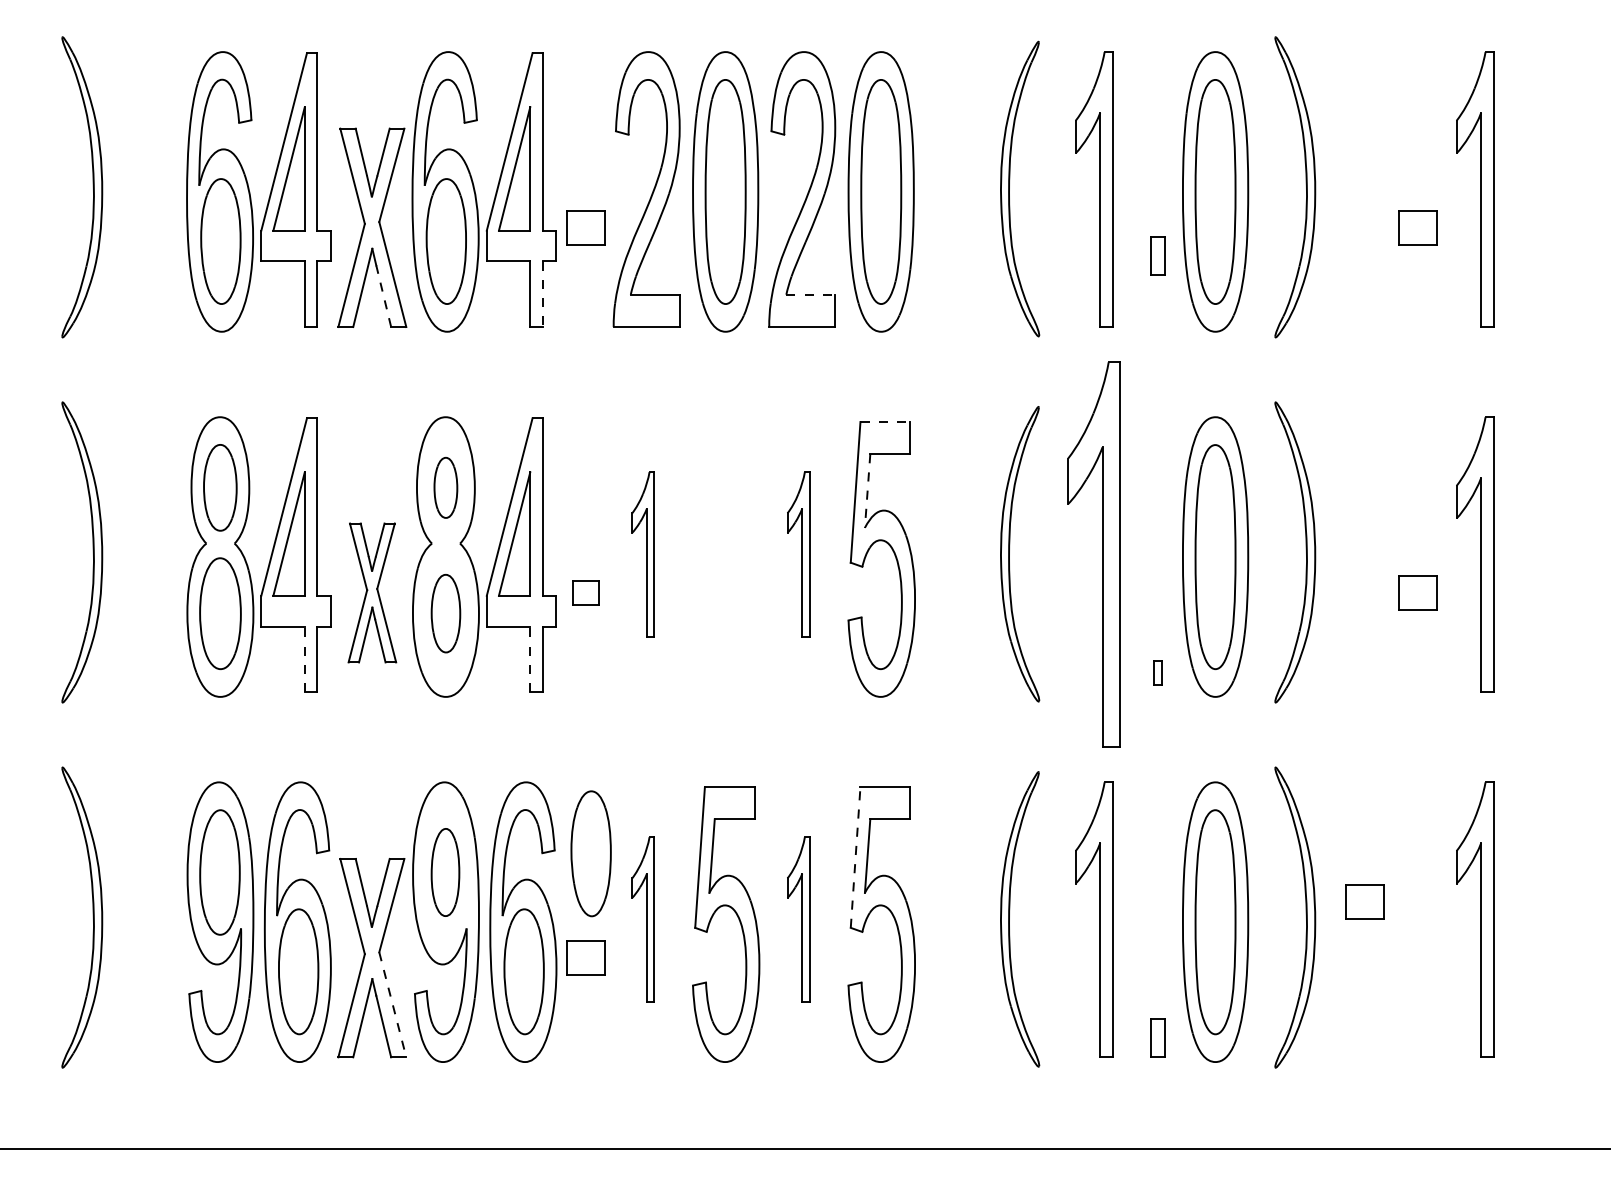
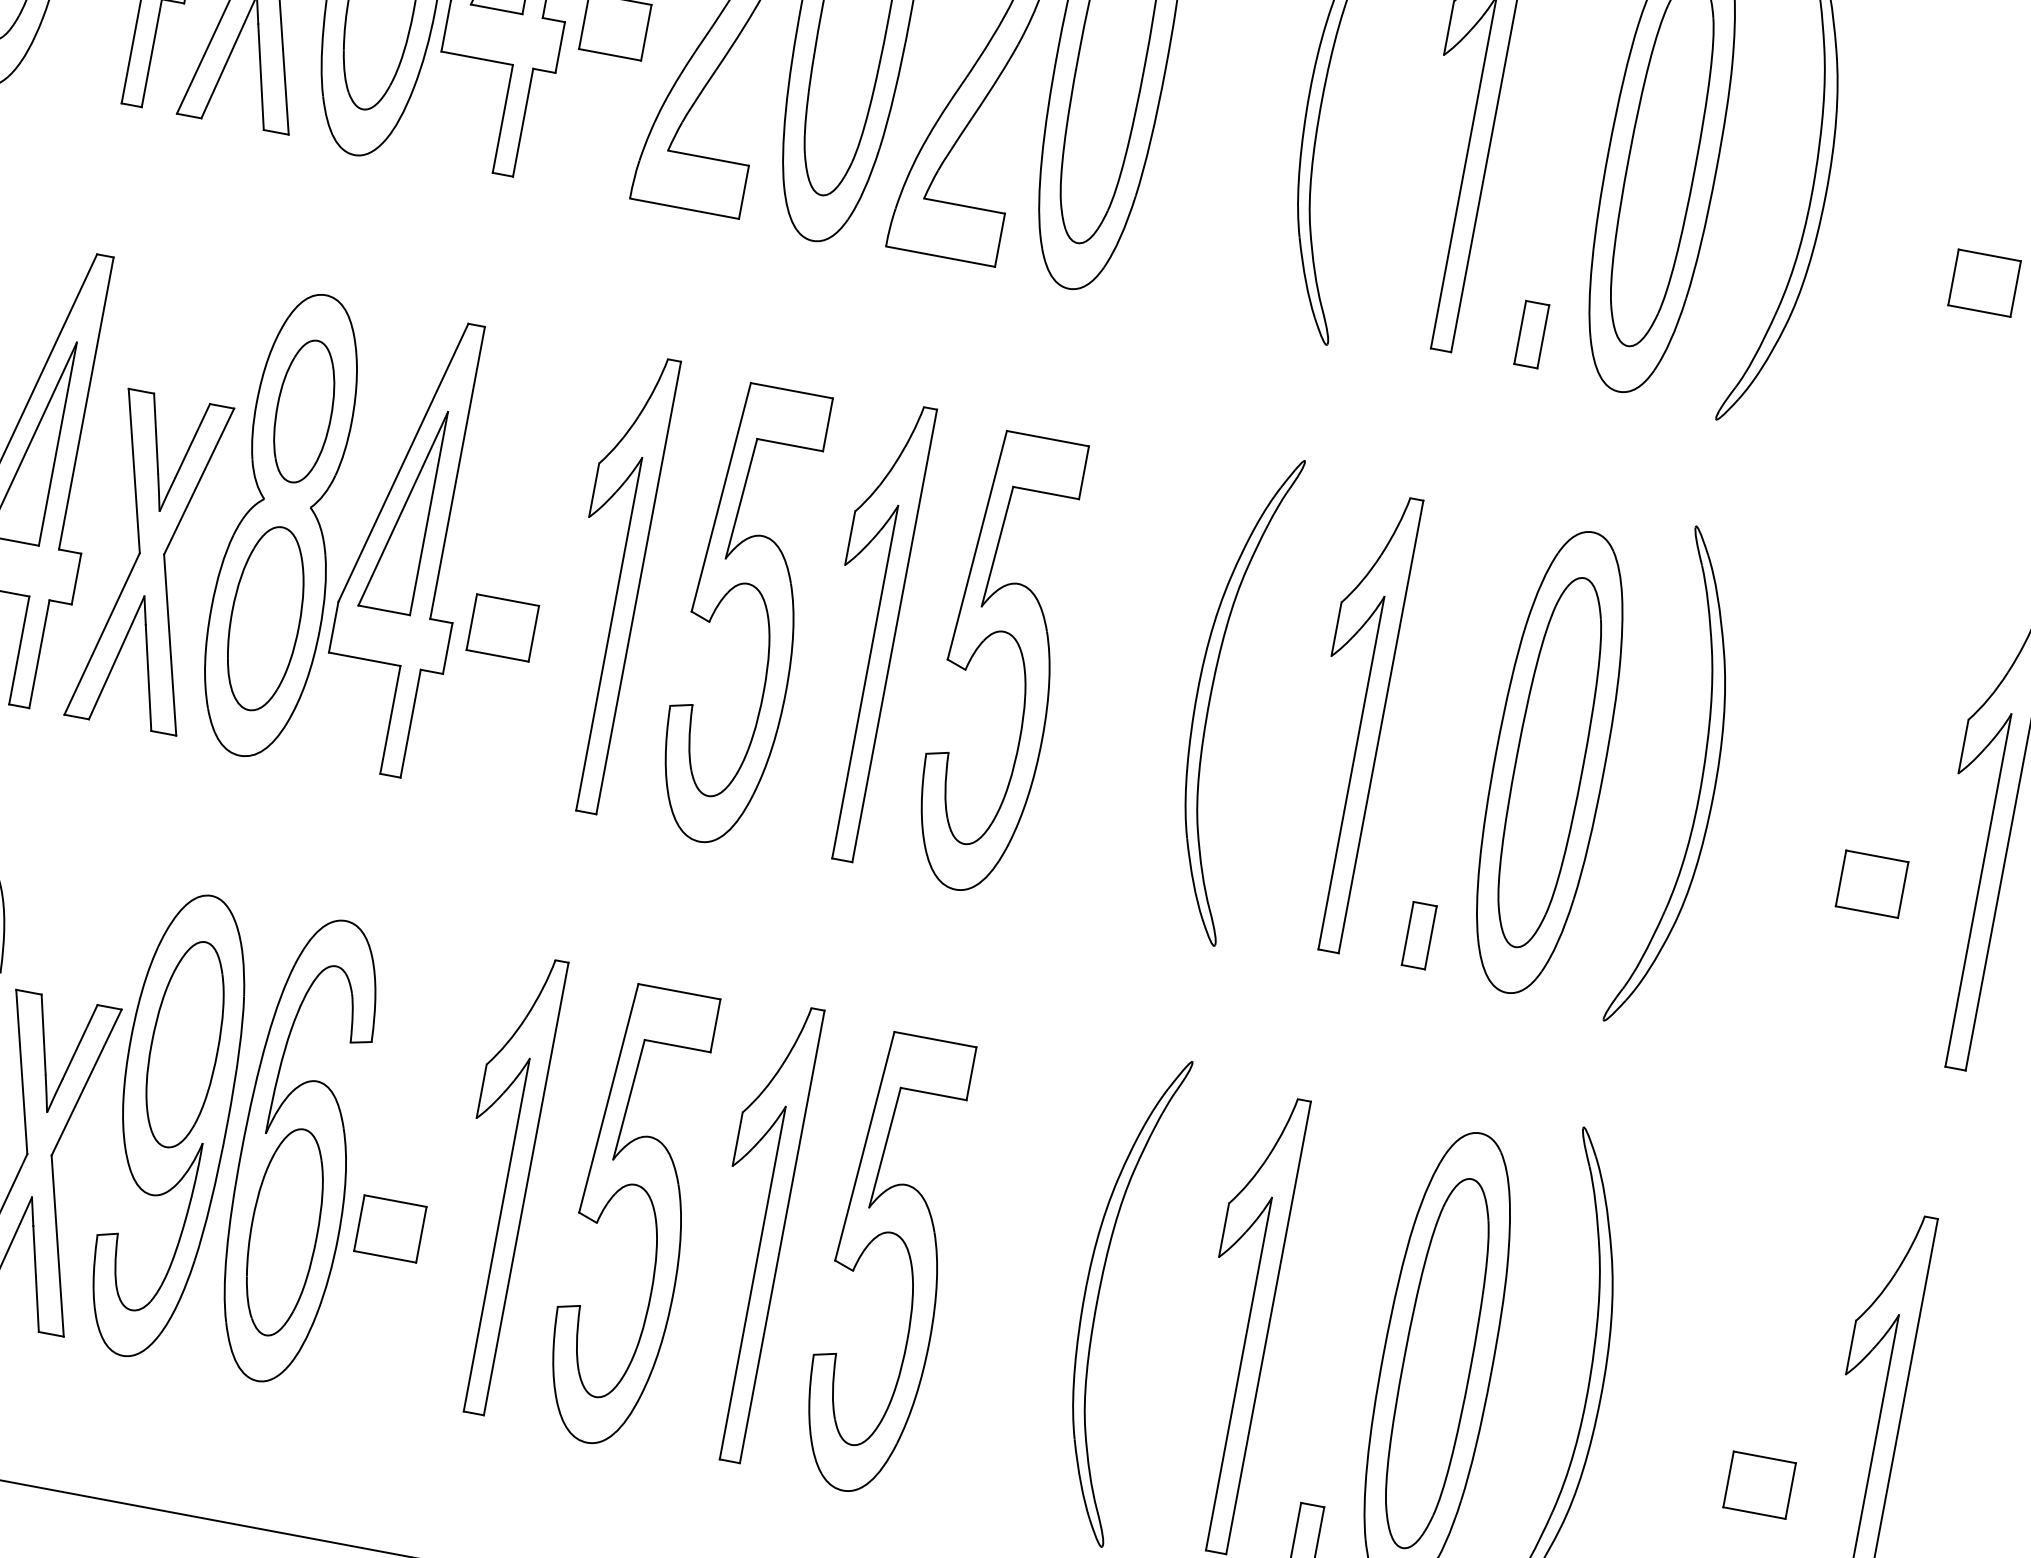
part: (1157, 255) -> (1531, 333), moved
line: (542, 294) -> (522, 123), dashed -> solid
line: (810, 294) -> (964, 205), dashed -> solid
line: (383, 296) -> (260, 77), dashed -> solid
line: (885, 422) -> (1048, 439), dashed -> solid
part: (445, 487) -> (303, 410), size x1.43
line: (867, 491) -> (997, 547), dashed -> solid
part: (643, 554) -> (609, 582), size x1.67
part: (738, 554) -> (765, 611), added
part: (798, 554) -> (864, 629), size x1.67
part: (1094, 554) -> (1351, 721), size x0.71
part: (372, 592) -> (151, 561), size x1.43
part: (585, 592) -> (501, 626), size x1.43
part: (445, 613) -> (264, 618), size x1.43
line: (304, 659) -> (18, 650), dashed -> solid
line: (530, 659) -> (390, 720), dashed -> solid
part: (1157, 672) -> (1418, 934), size x1.67
part: (590, 853) -> (429, 1057), removed
line: (855, 857) -> (864, 1146), dashed -> solid
part: (445, 872) -> (185, 1044), size x1.43
part: (1364, 901) -> (1758, 1483), moved
part: (643, 919) -> (496, 1182), size x1.67
part: (798, 919) -> (751, 1230), size x1.67
line: (392, 1005) -> (57, 1247), dashed -> solid

